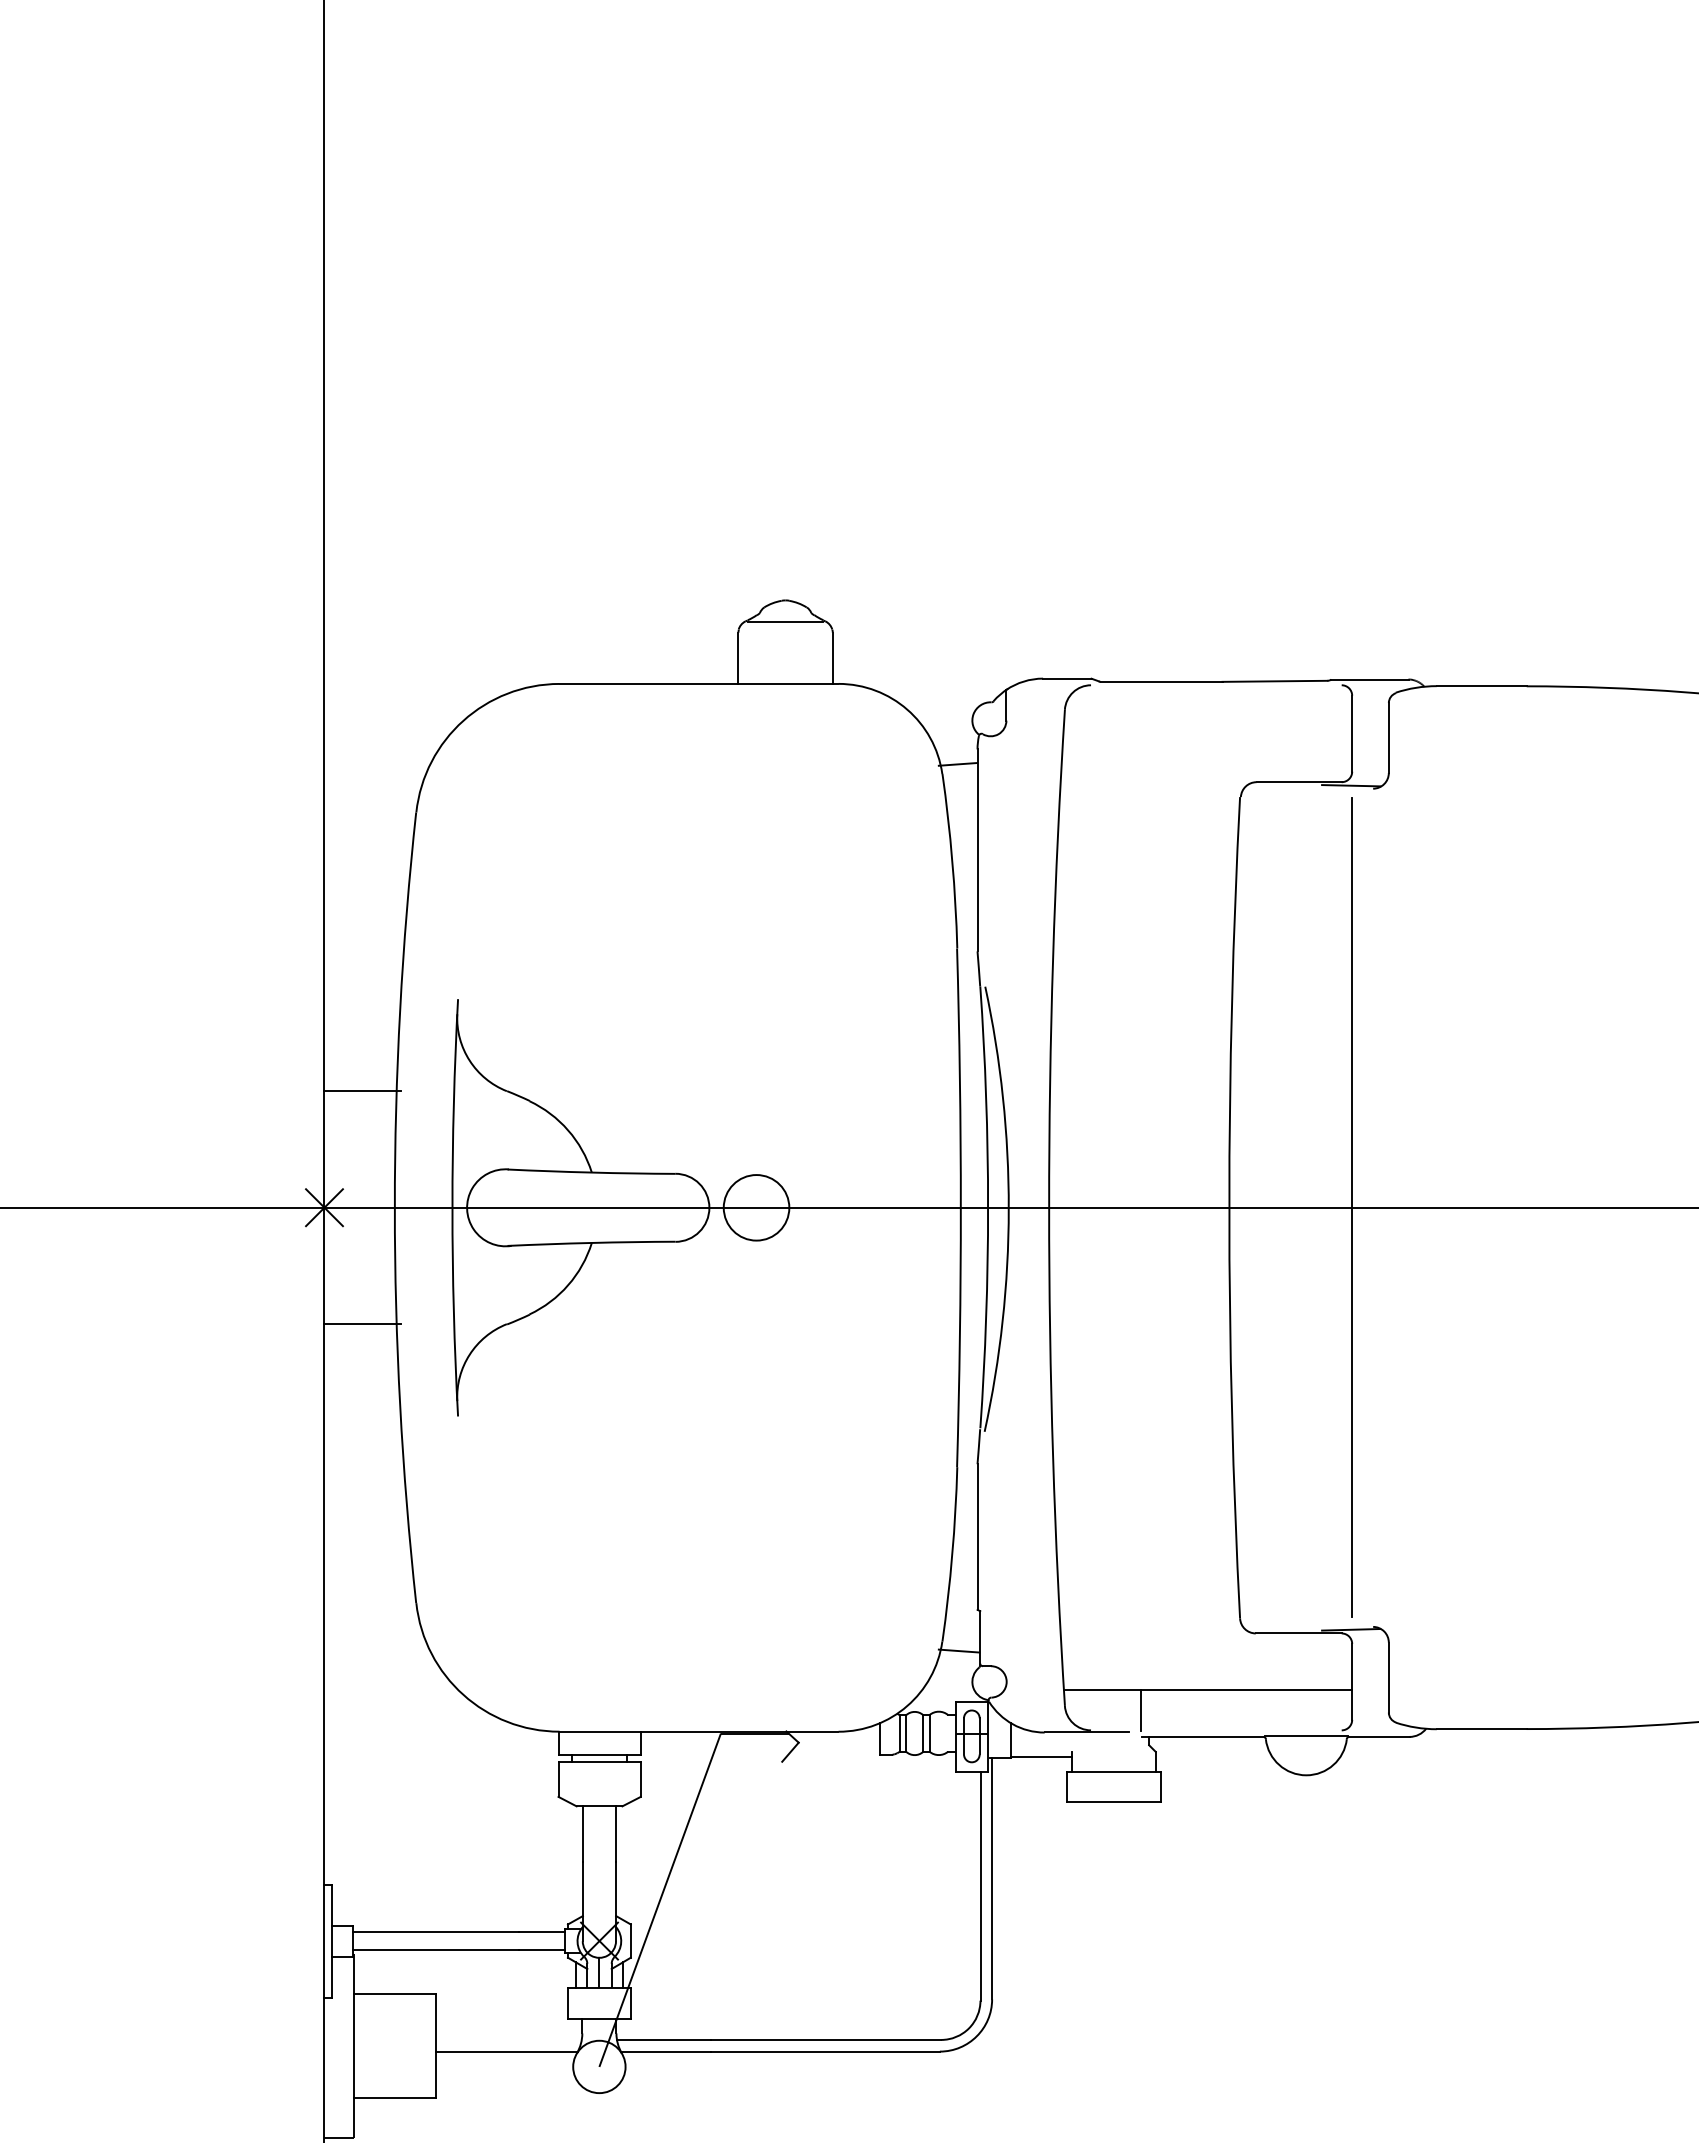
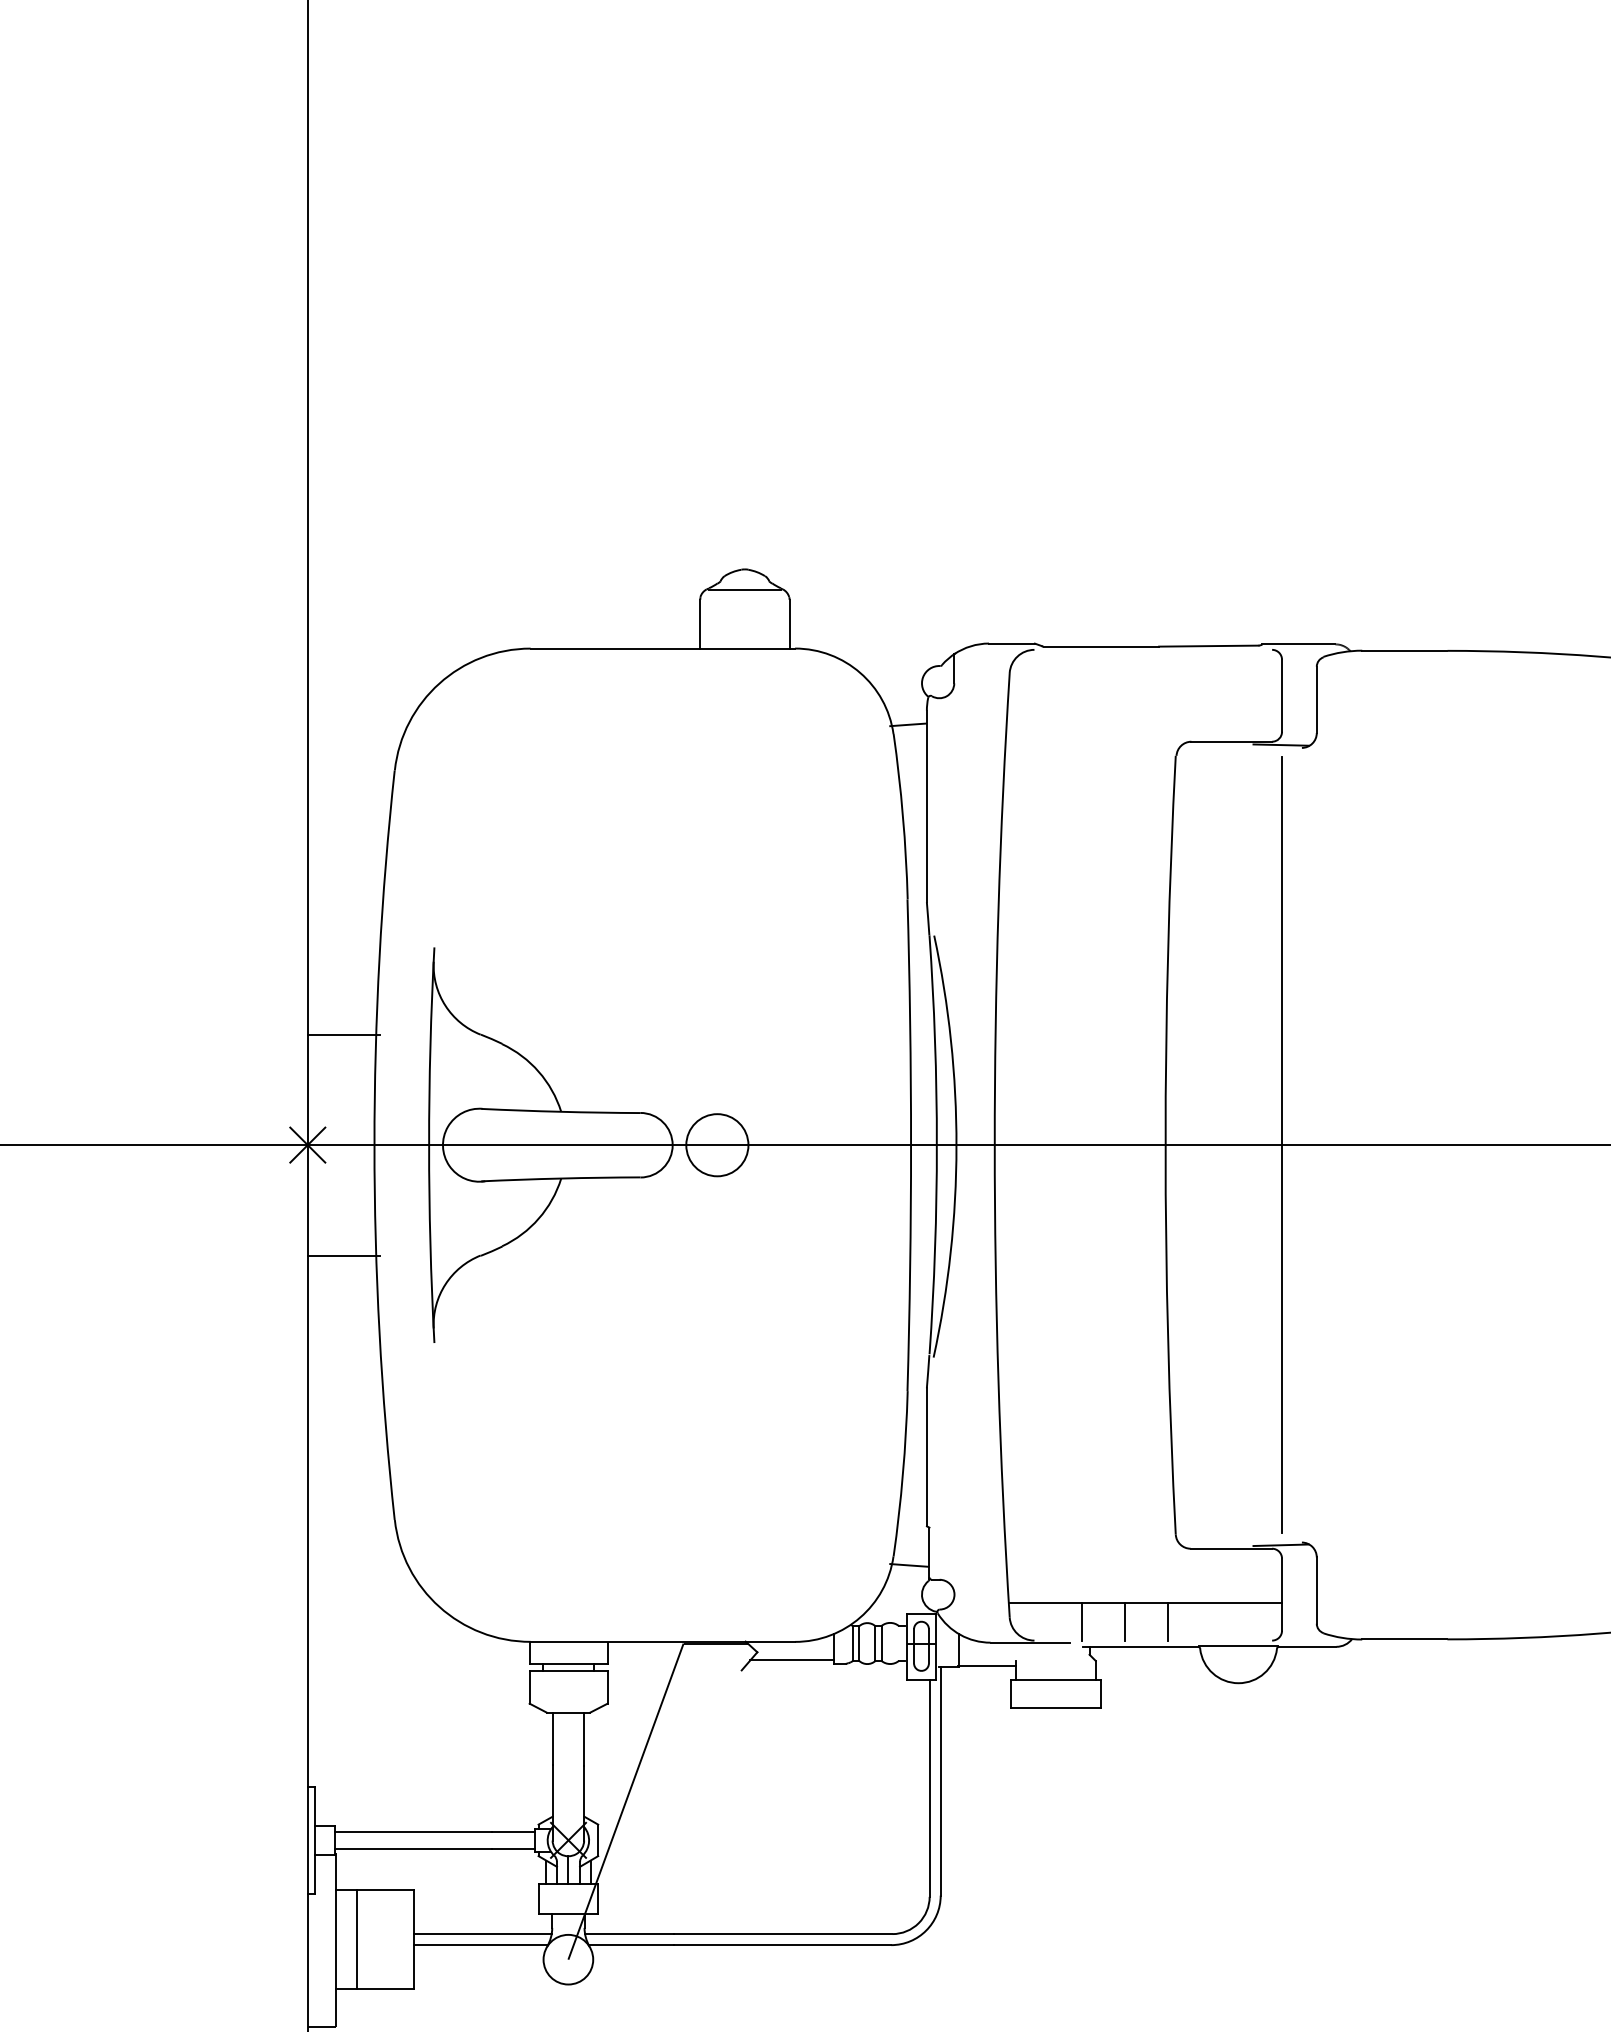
line: (1186, 1710) -> (1124, 1621), added
line: (1231, 1710) -> (1167, 1621), added
line: (835, 1751) -> (792, 1660), added
line: (508, 2039) -> (482, 1933), added
line: (376, 2045) -> (357, 1939), added

